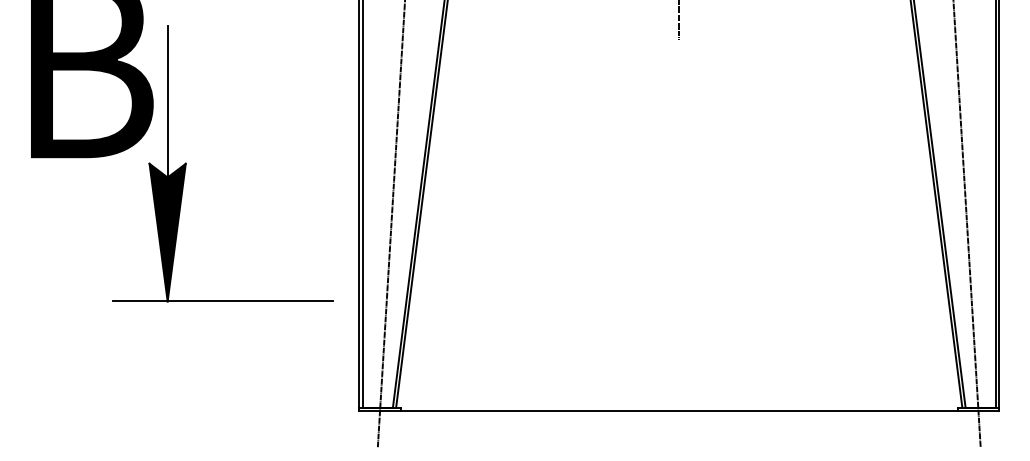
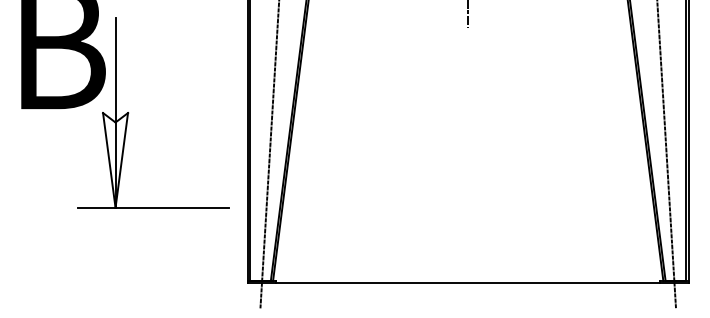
fill: (167, 232) -> (115, 160), removed

